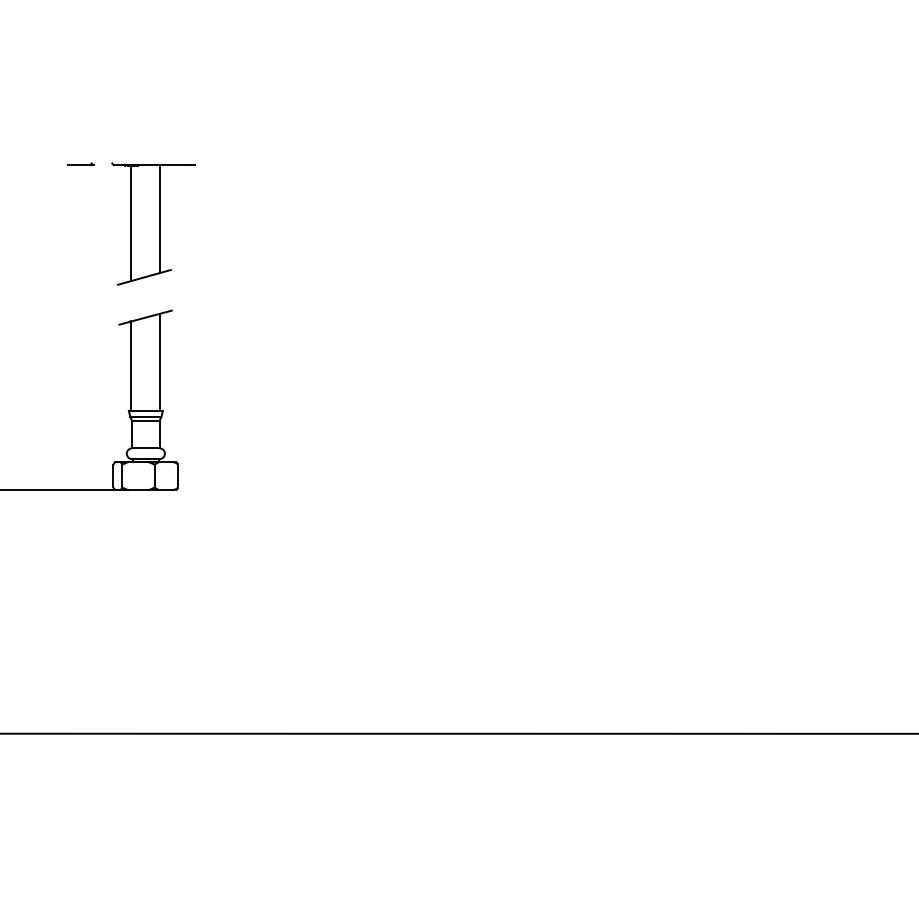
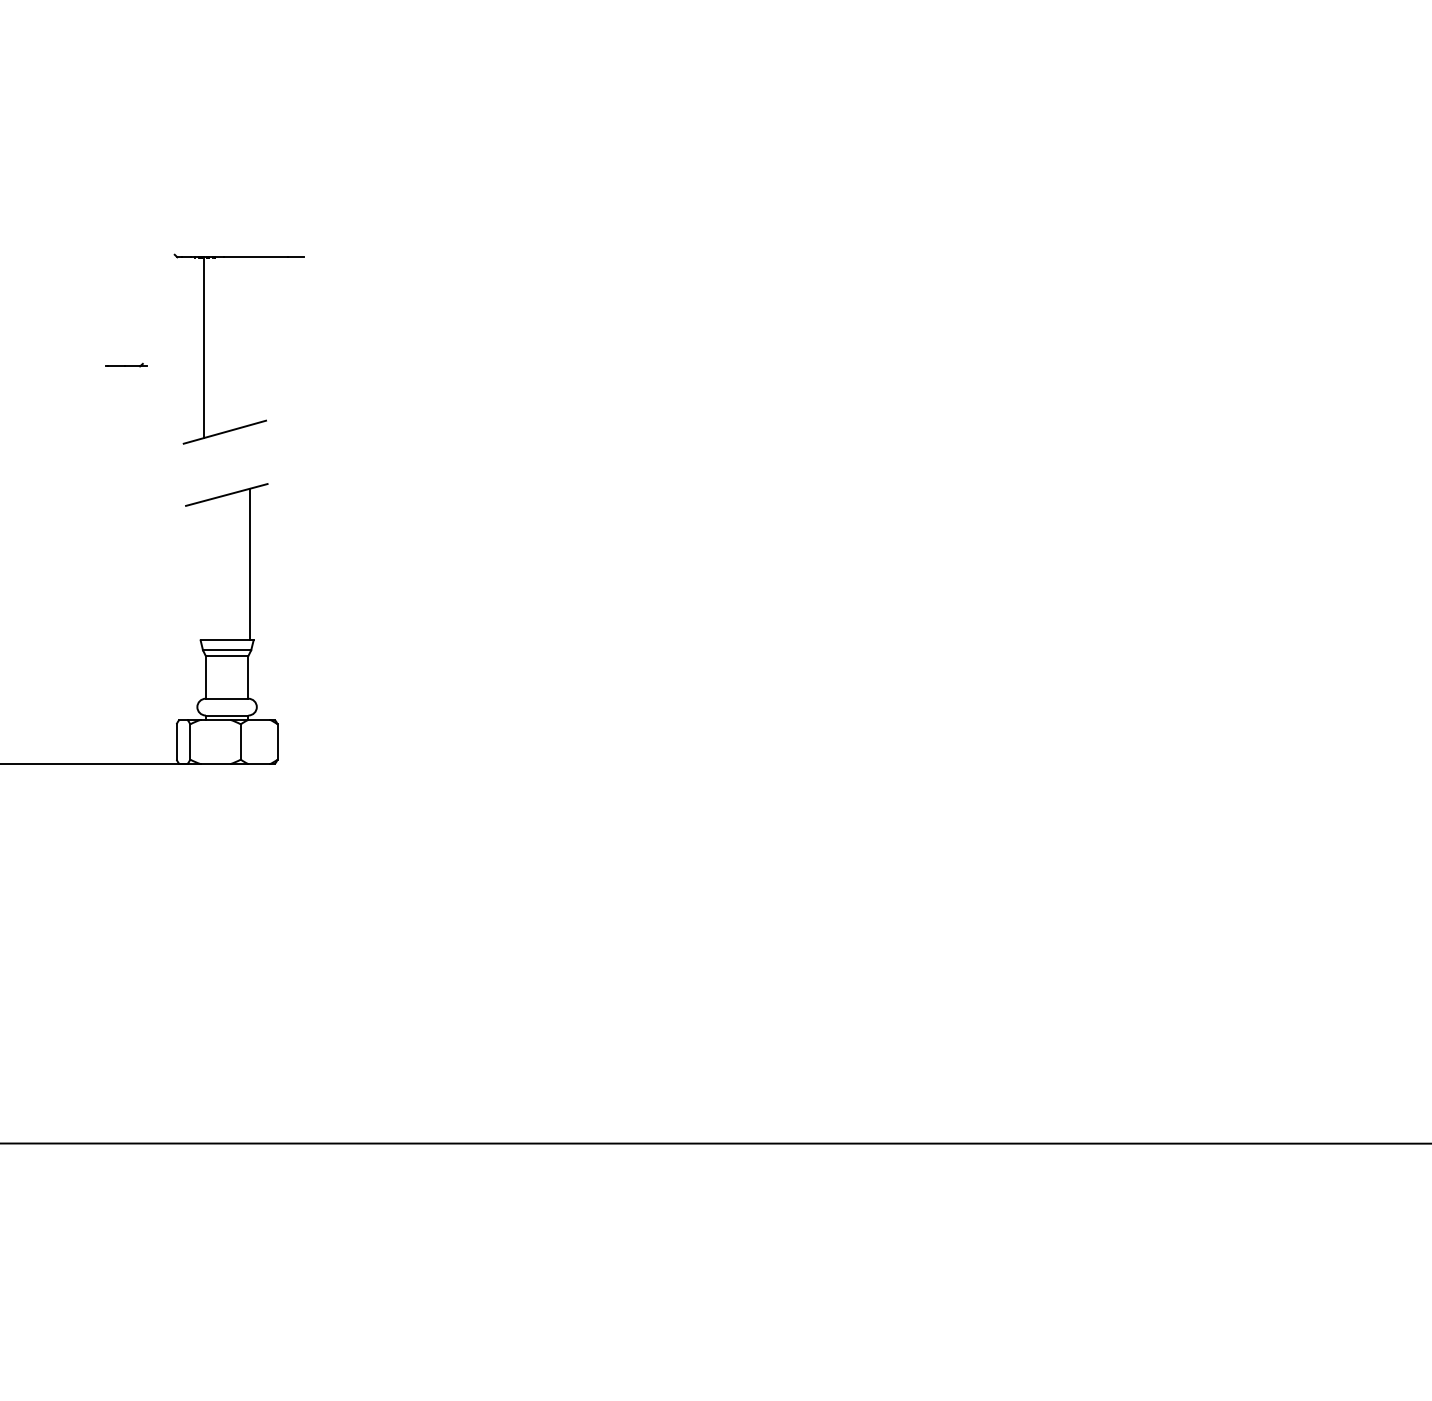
part: (80, 164) -> (125, 365), moved
line: (160, 218) -> (249, 340), removed
line: (131, 365) -> (204, 569), removed

